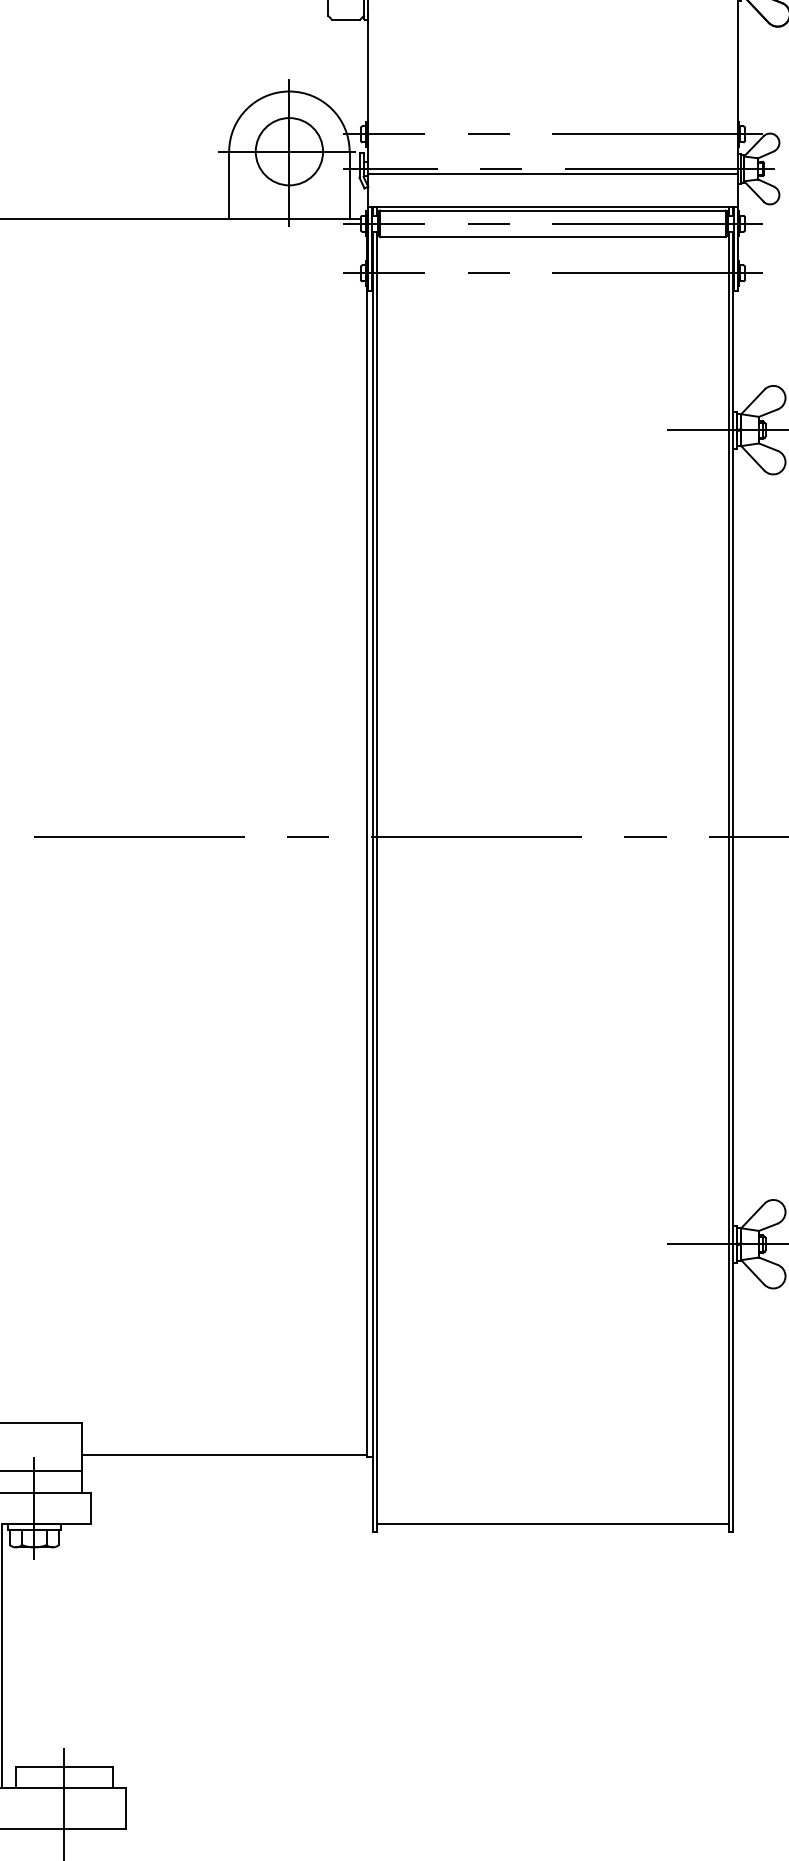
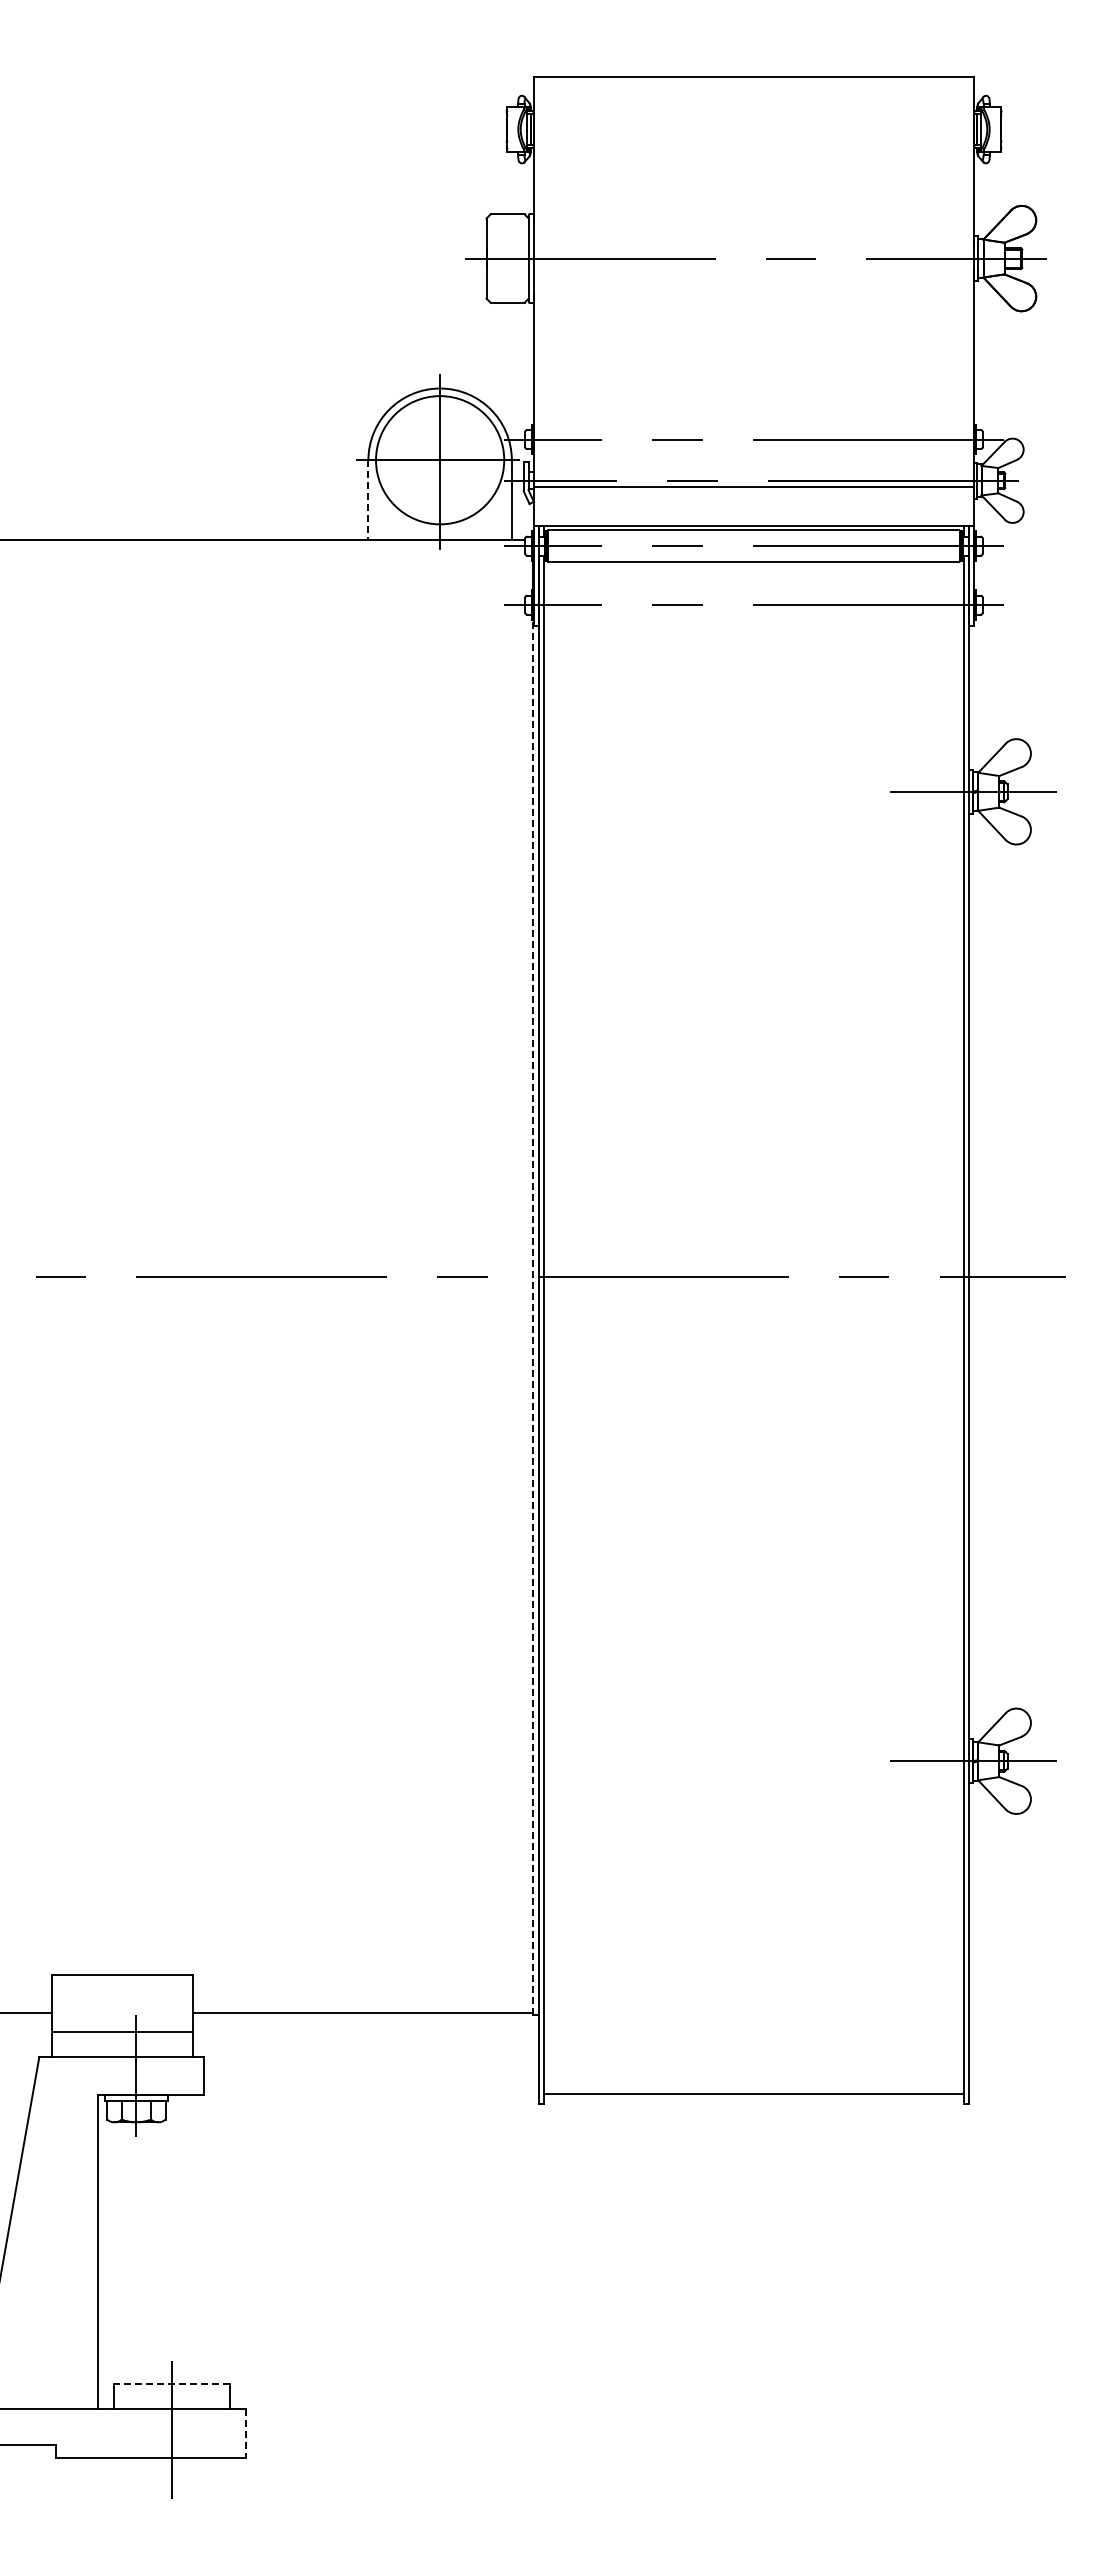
circle: (289, 151) -> (440, 460), size x1.6
line: (229, 185) -> (368, 500), solid -> dashed
line: (366, 870) -> (532, 1316), solid -> dashed
line: (63, 1766) -> (171, 2383), solid -> dashed
line: (126, 1809) -> (246, 2434), solid -> dashed

